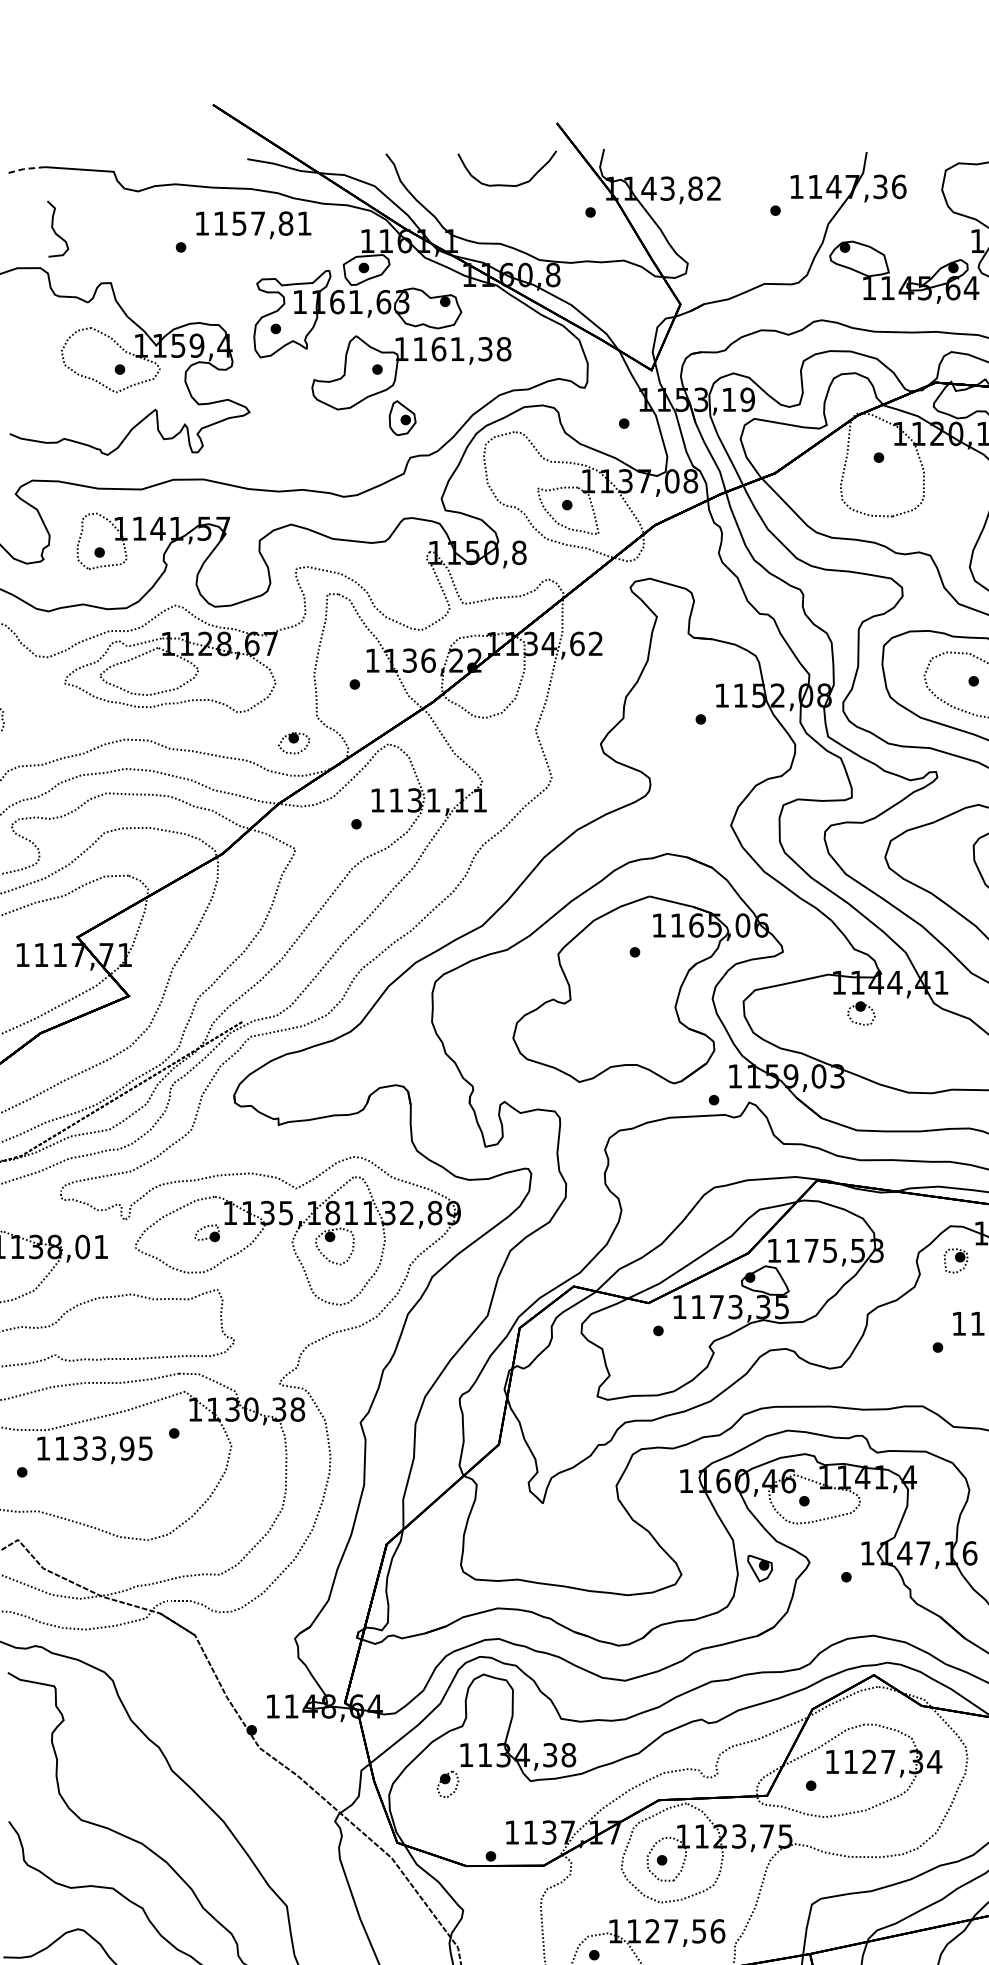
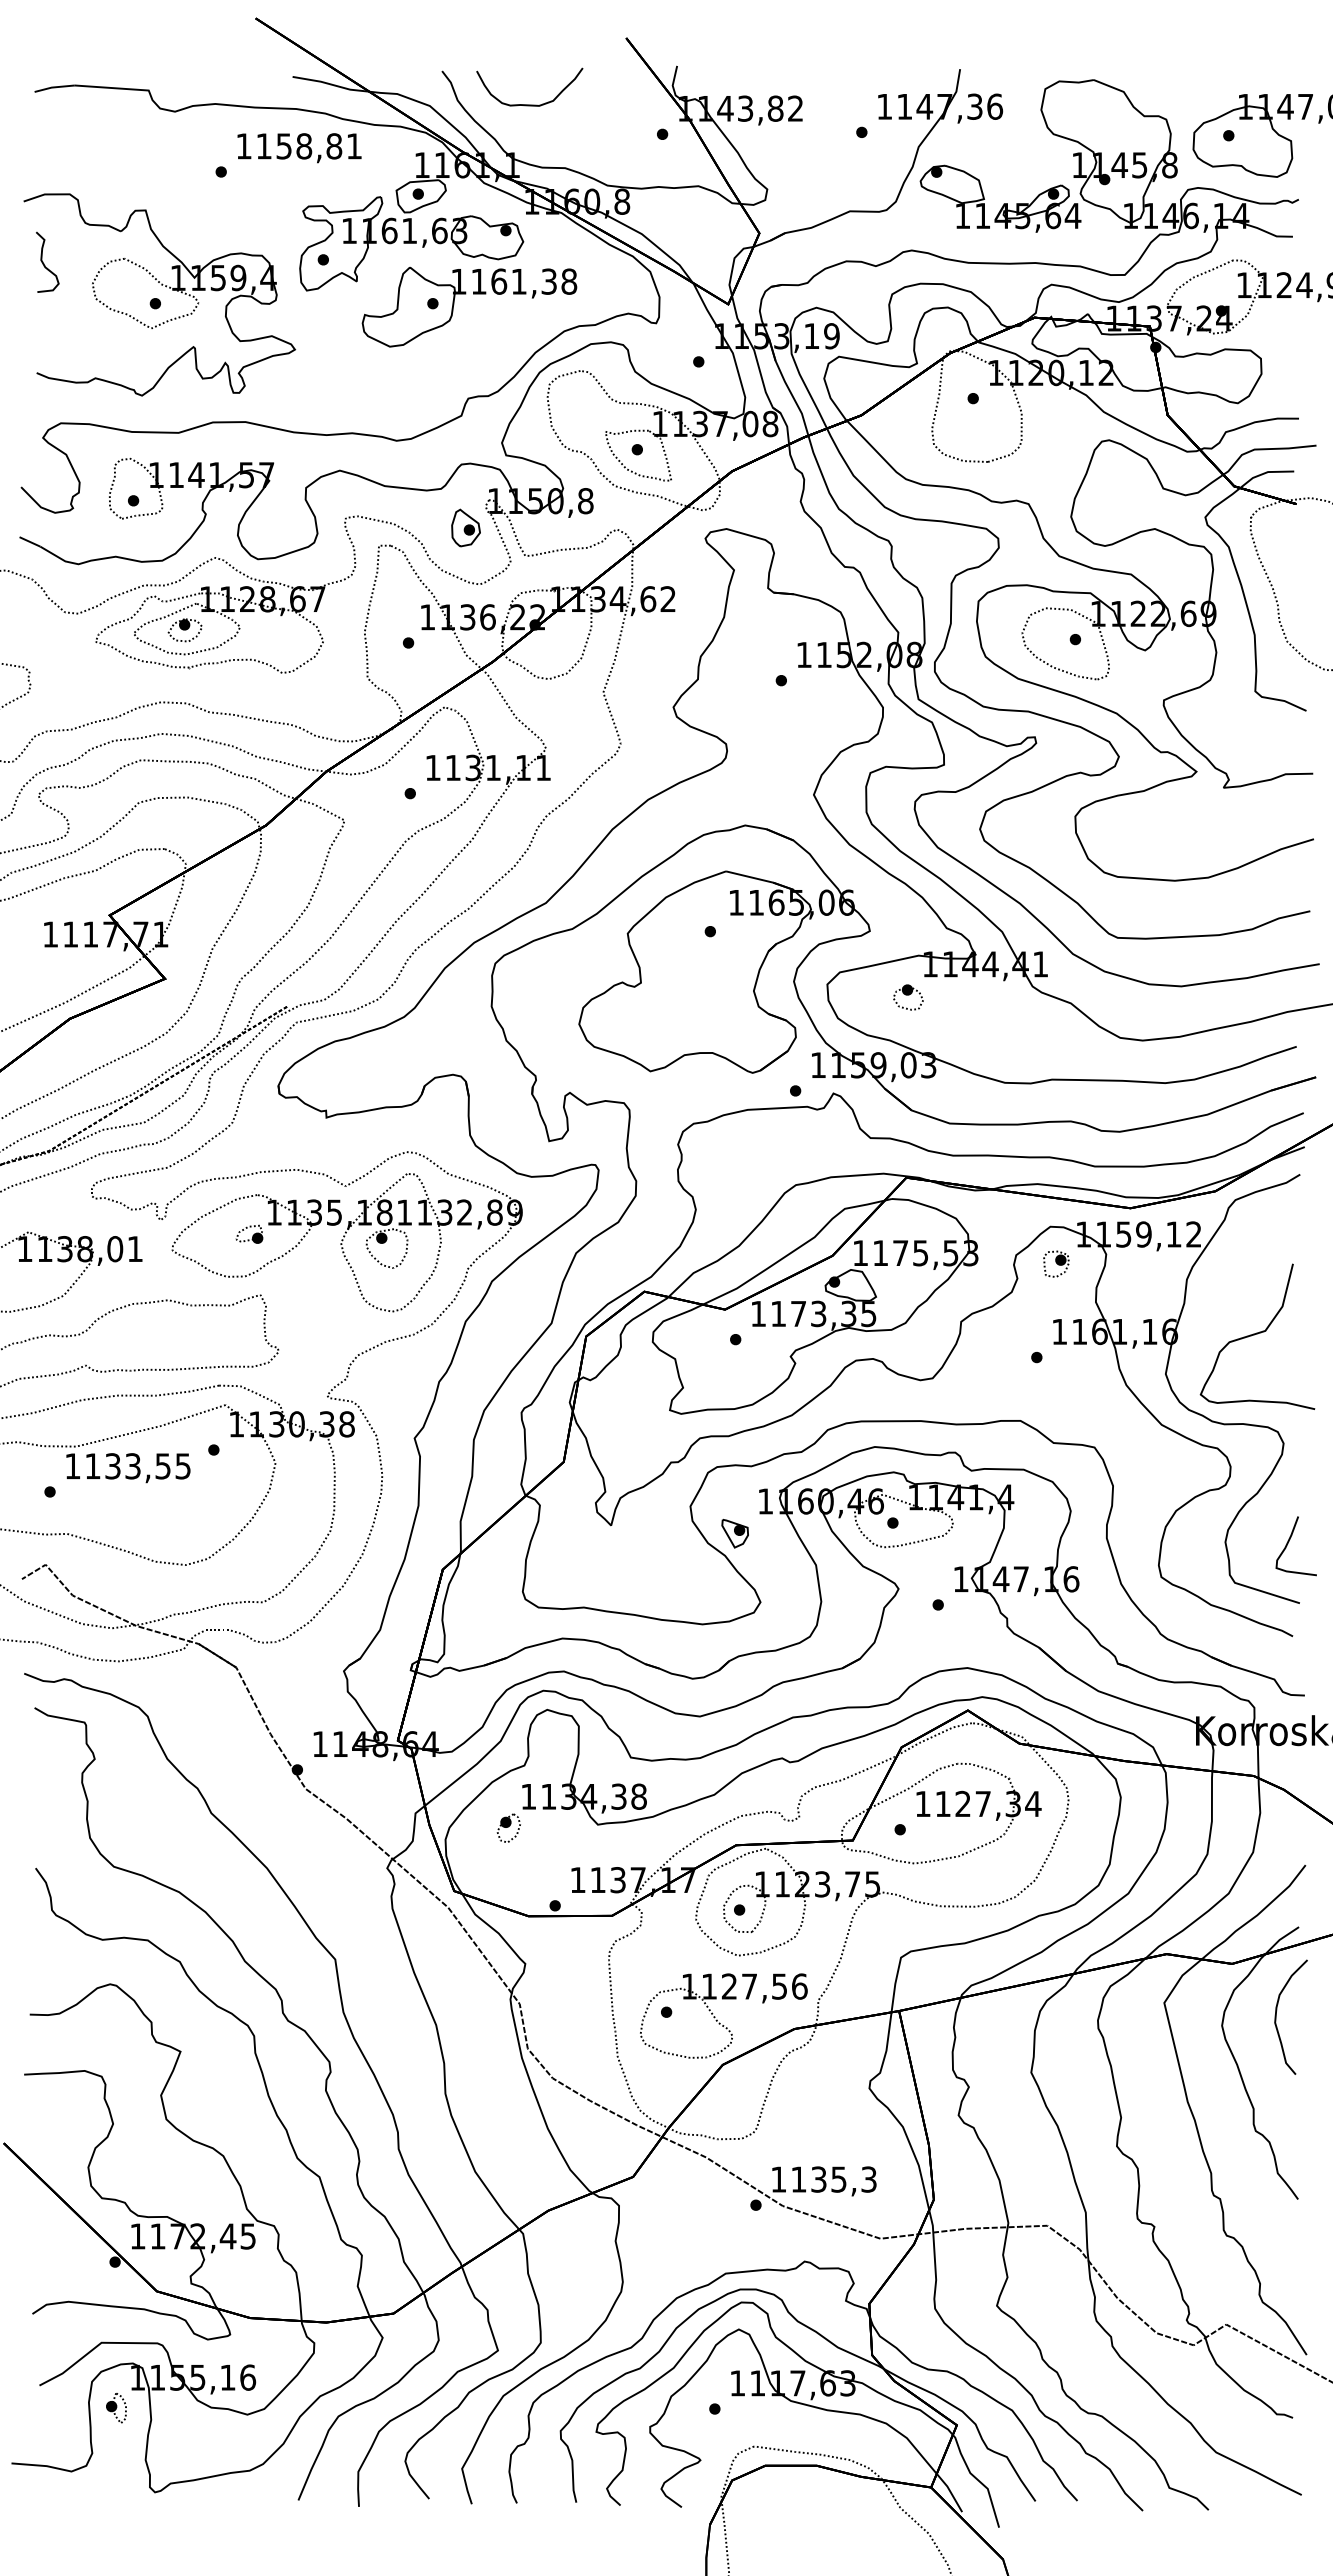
line: (25, 168) -> (53, 87), dashed -> solid
curve: (507, 184) -> (529, 104), moved
text: (258, 223) -> (304, 146), 1157,81 -> 1158,81
curve: (55, 230) -> (44, 263), moved
part: (402, 417) -> (465, 527), moved
part: (293, 743) -> (184, 630), moved
part: (861, 1013) -> (908, 997), moved
text: (126, 1448) -> (162, 1466), 1133,95 -> 1133,55
part: (759, 1568) -> (734, 1533), moved

